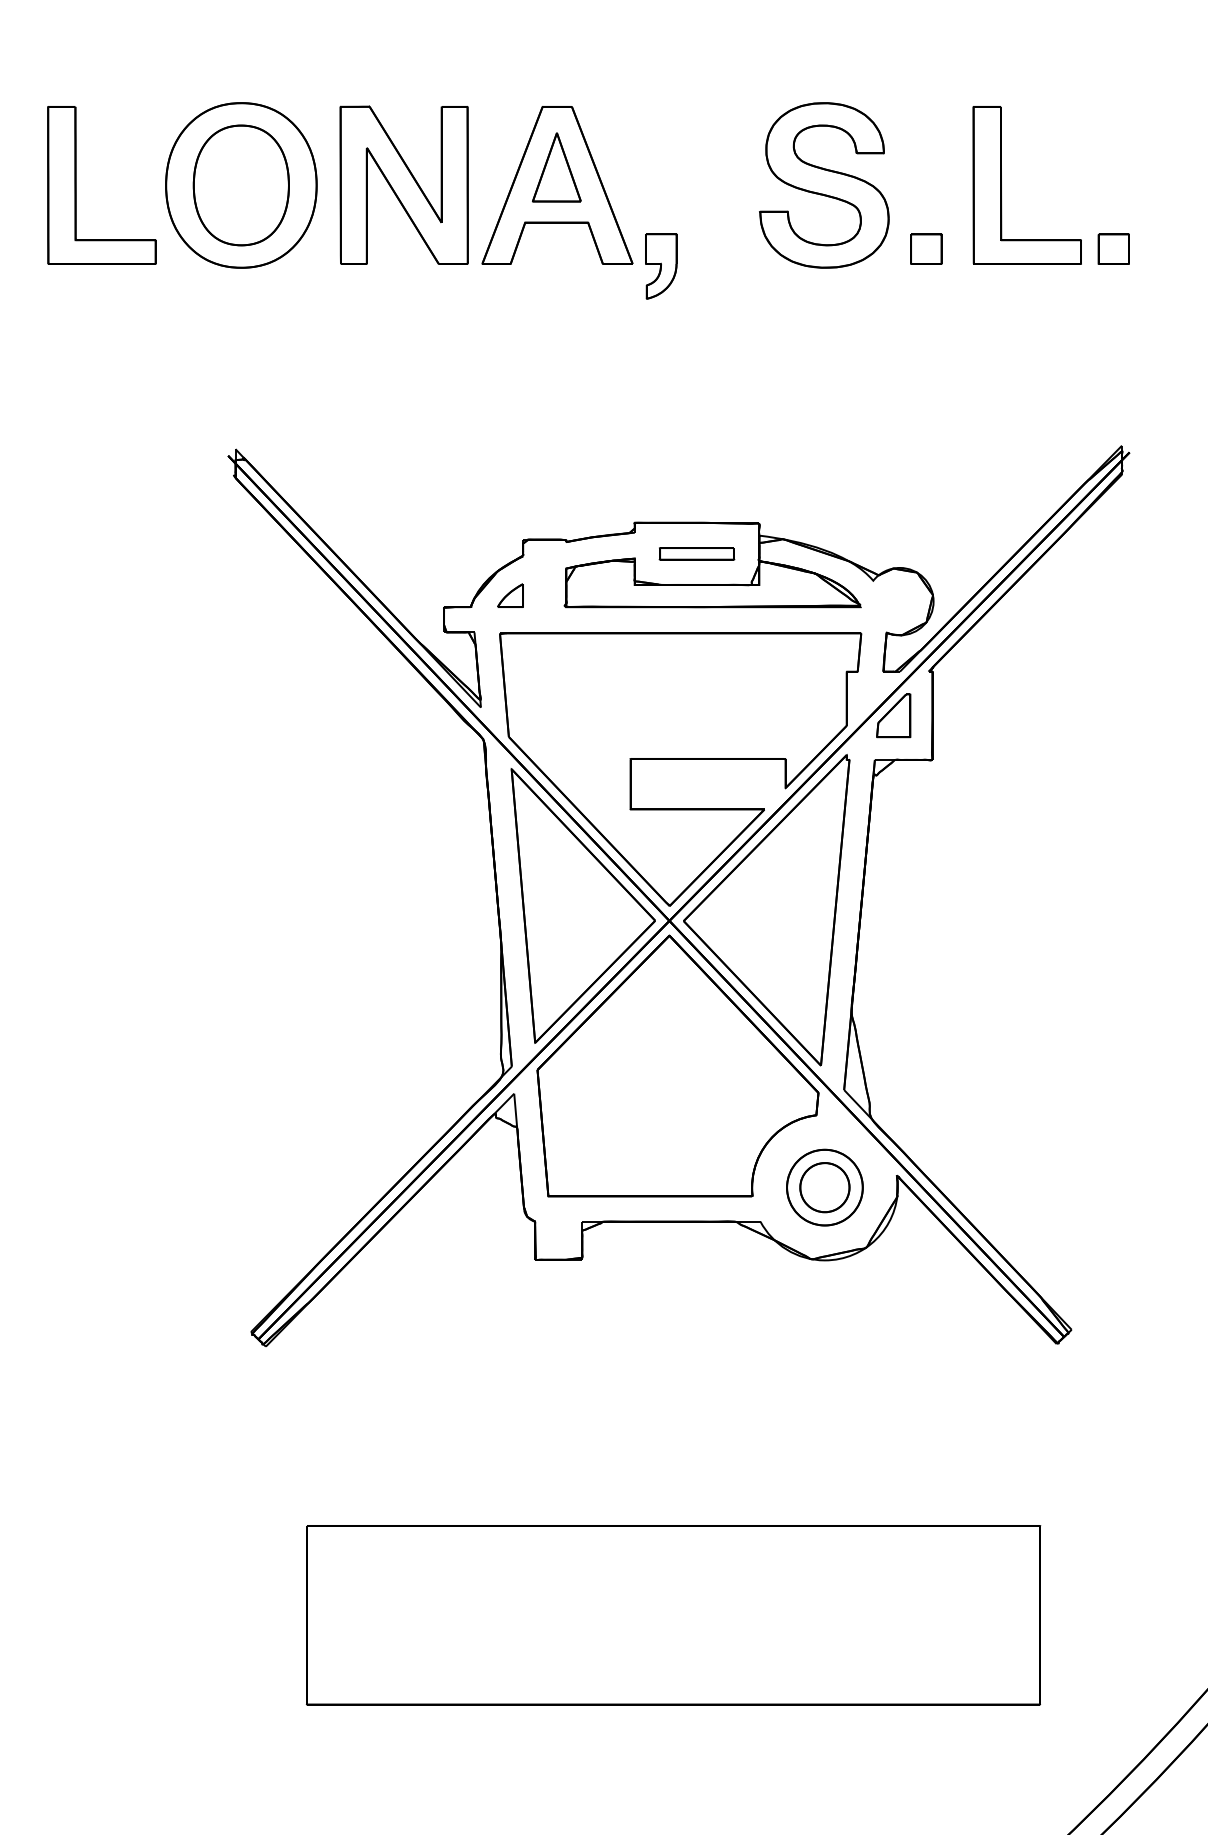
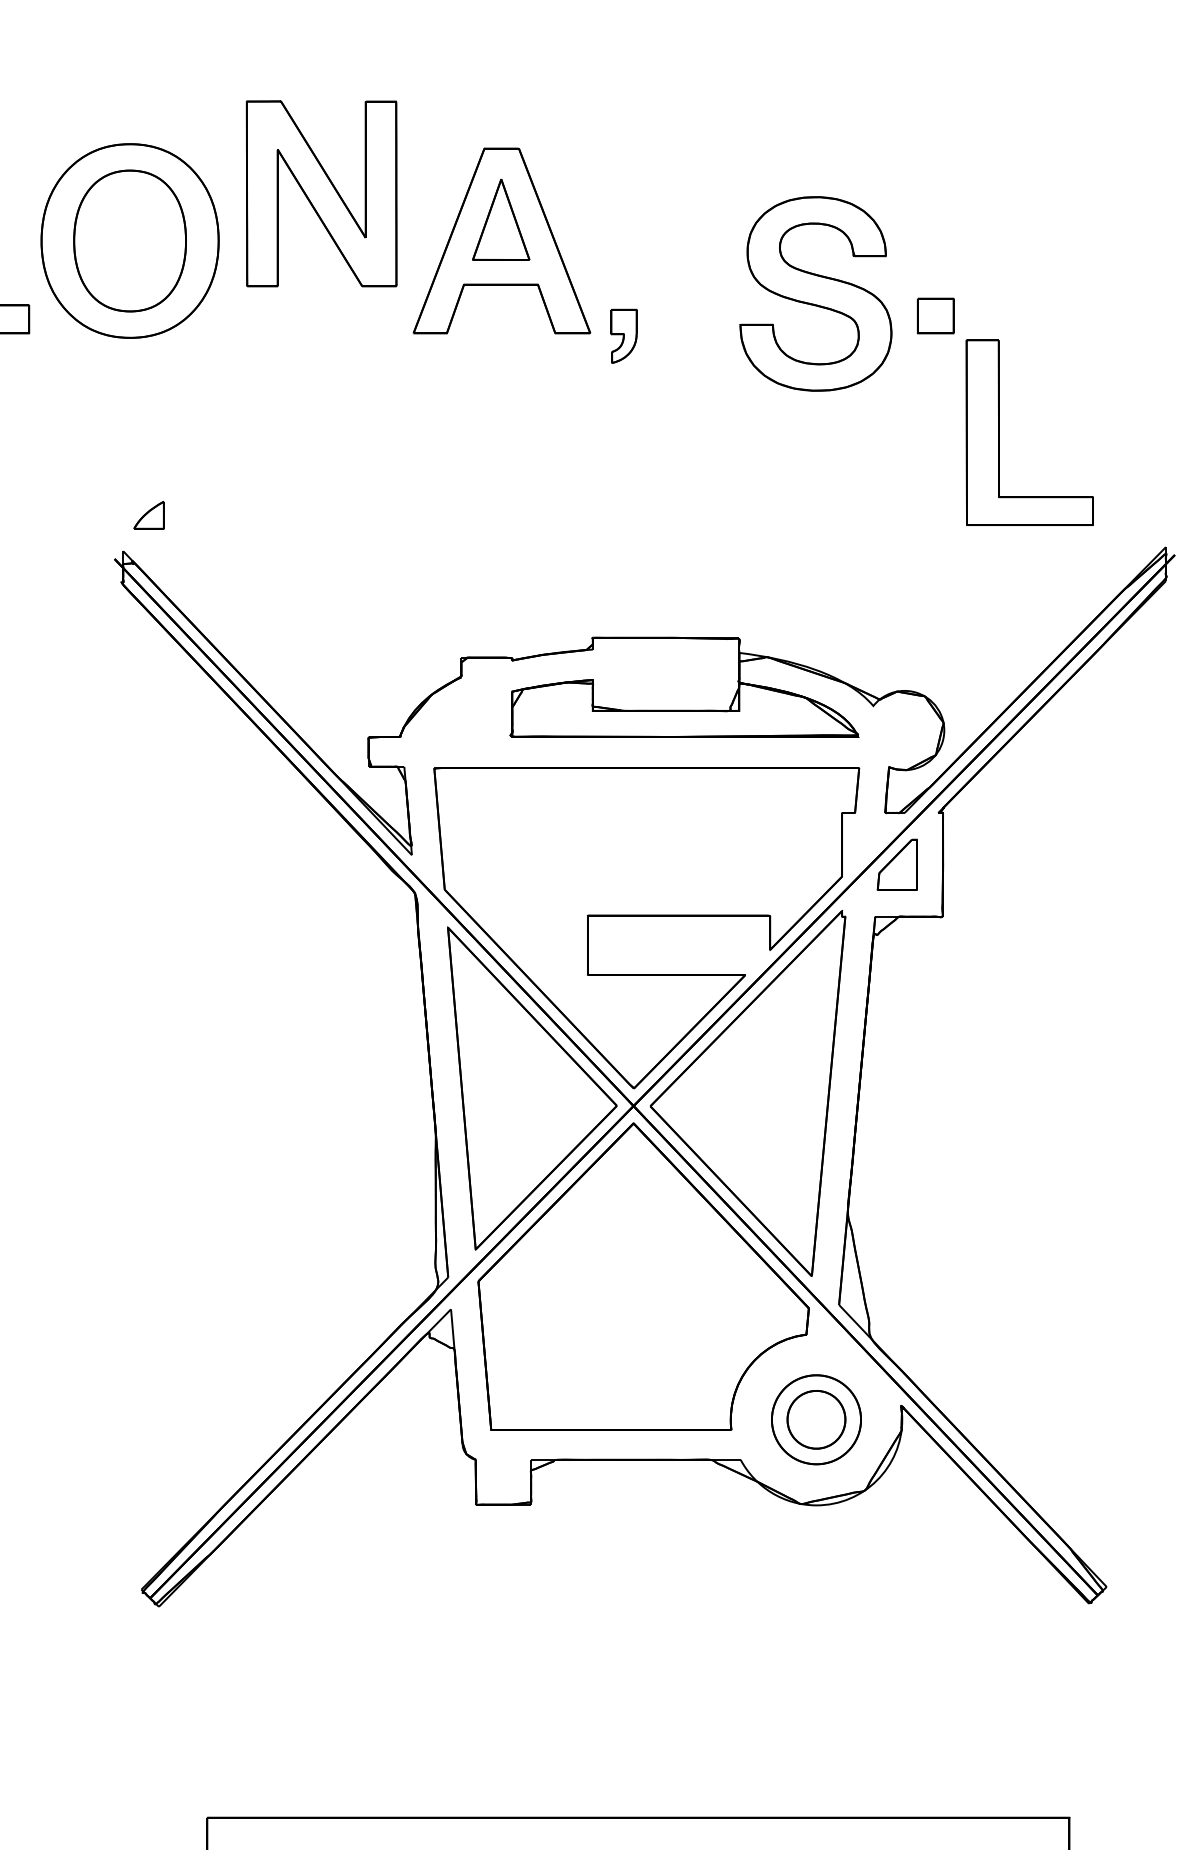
part: (403, 184) -> (320, 192), moved
part: (824, 185) -> (815, 294), moved
part: (1001, 185) -> (999, 432), moved
part: (1113, 248) -> (1155, 315), removed
part: (661, 266) -> (624, 336), size x0.7
part: (696, 553) -> (665, 673), removed
part: (510, 595) -> (149, 515), moved

